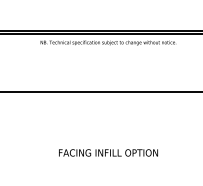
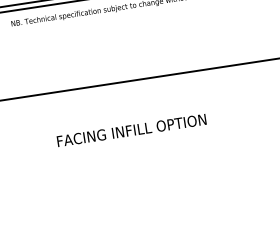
text: (108, 152) -> (131, 129), moved

